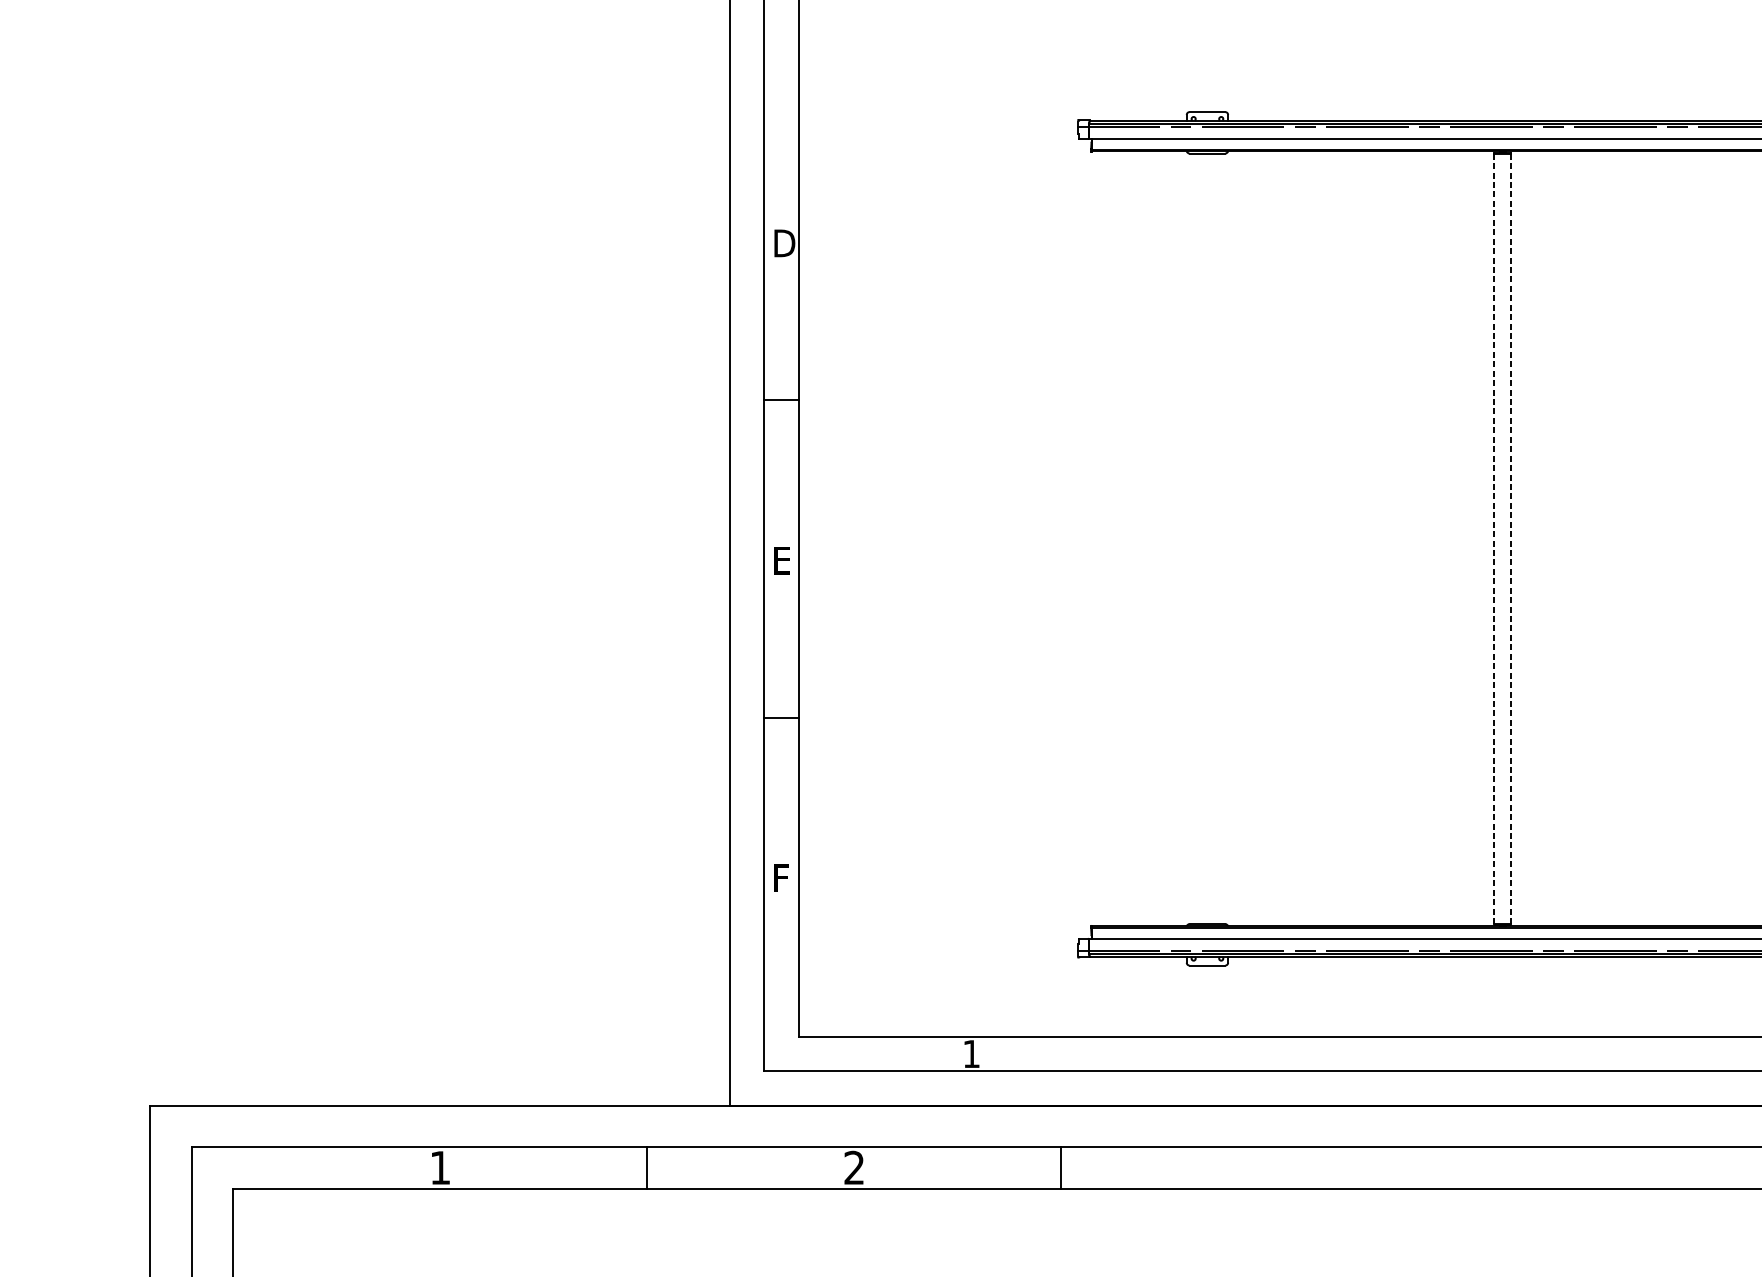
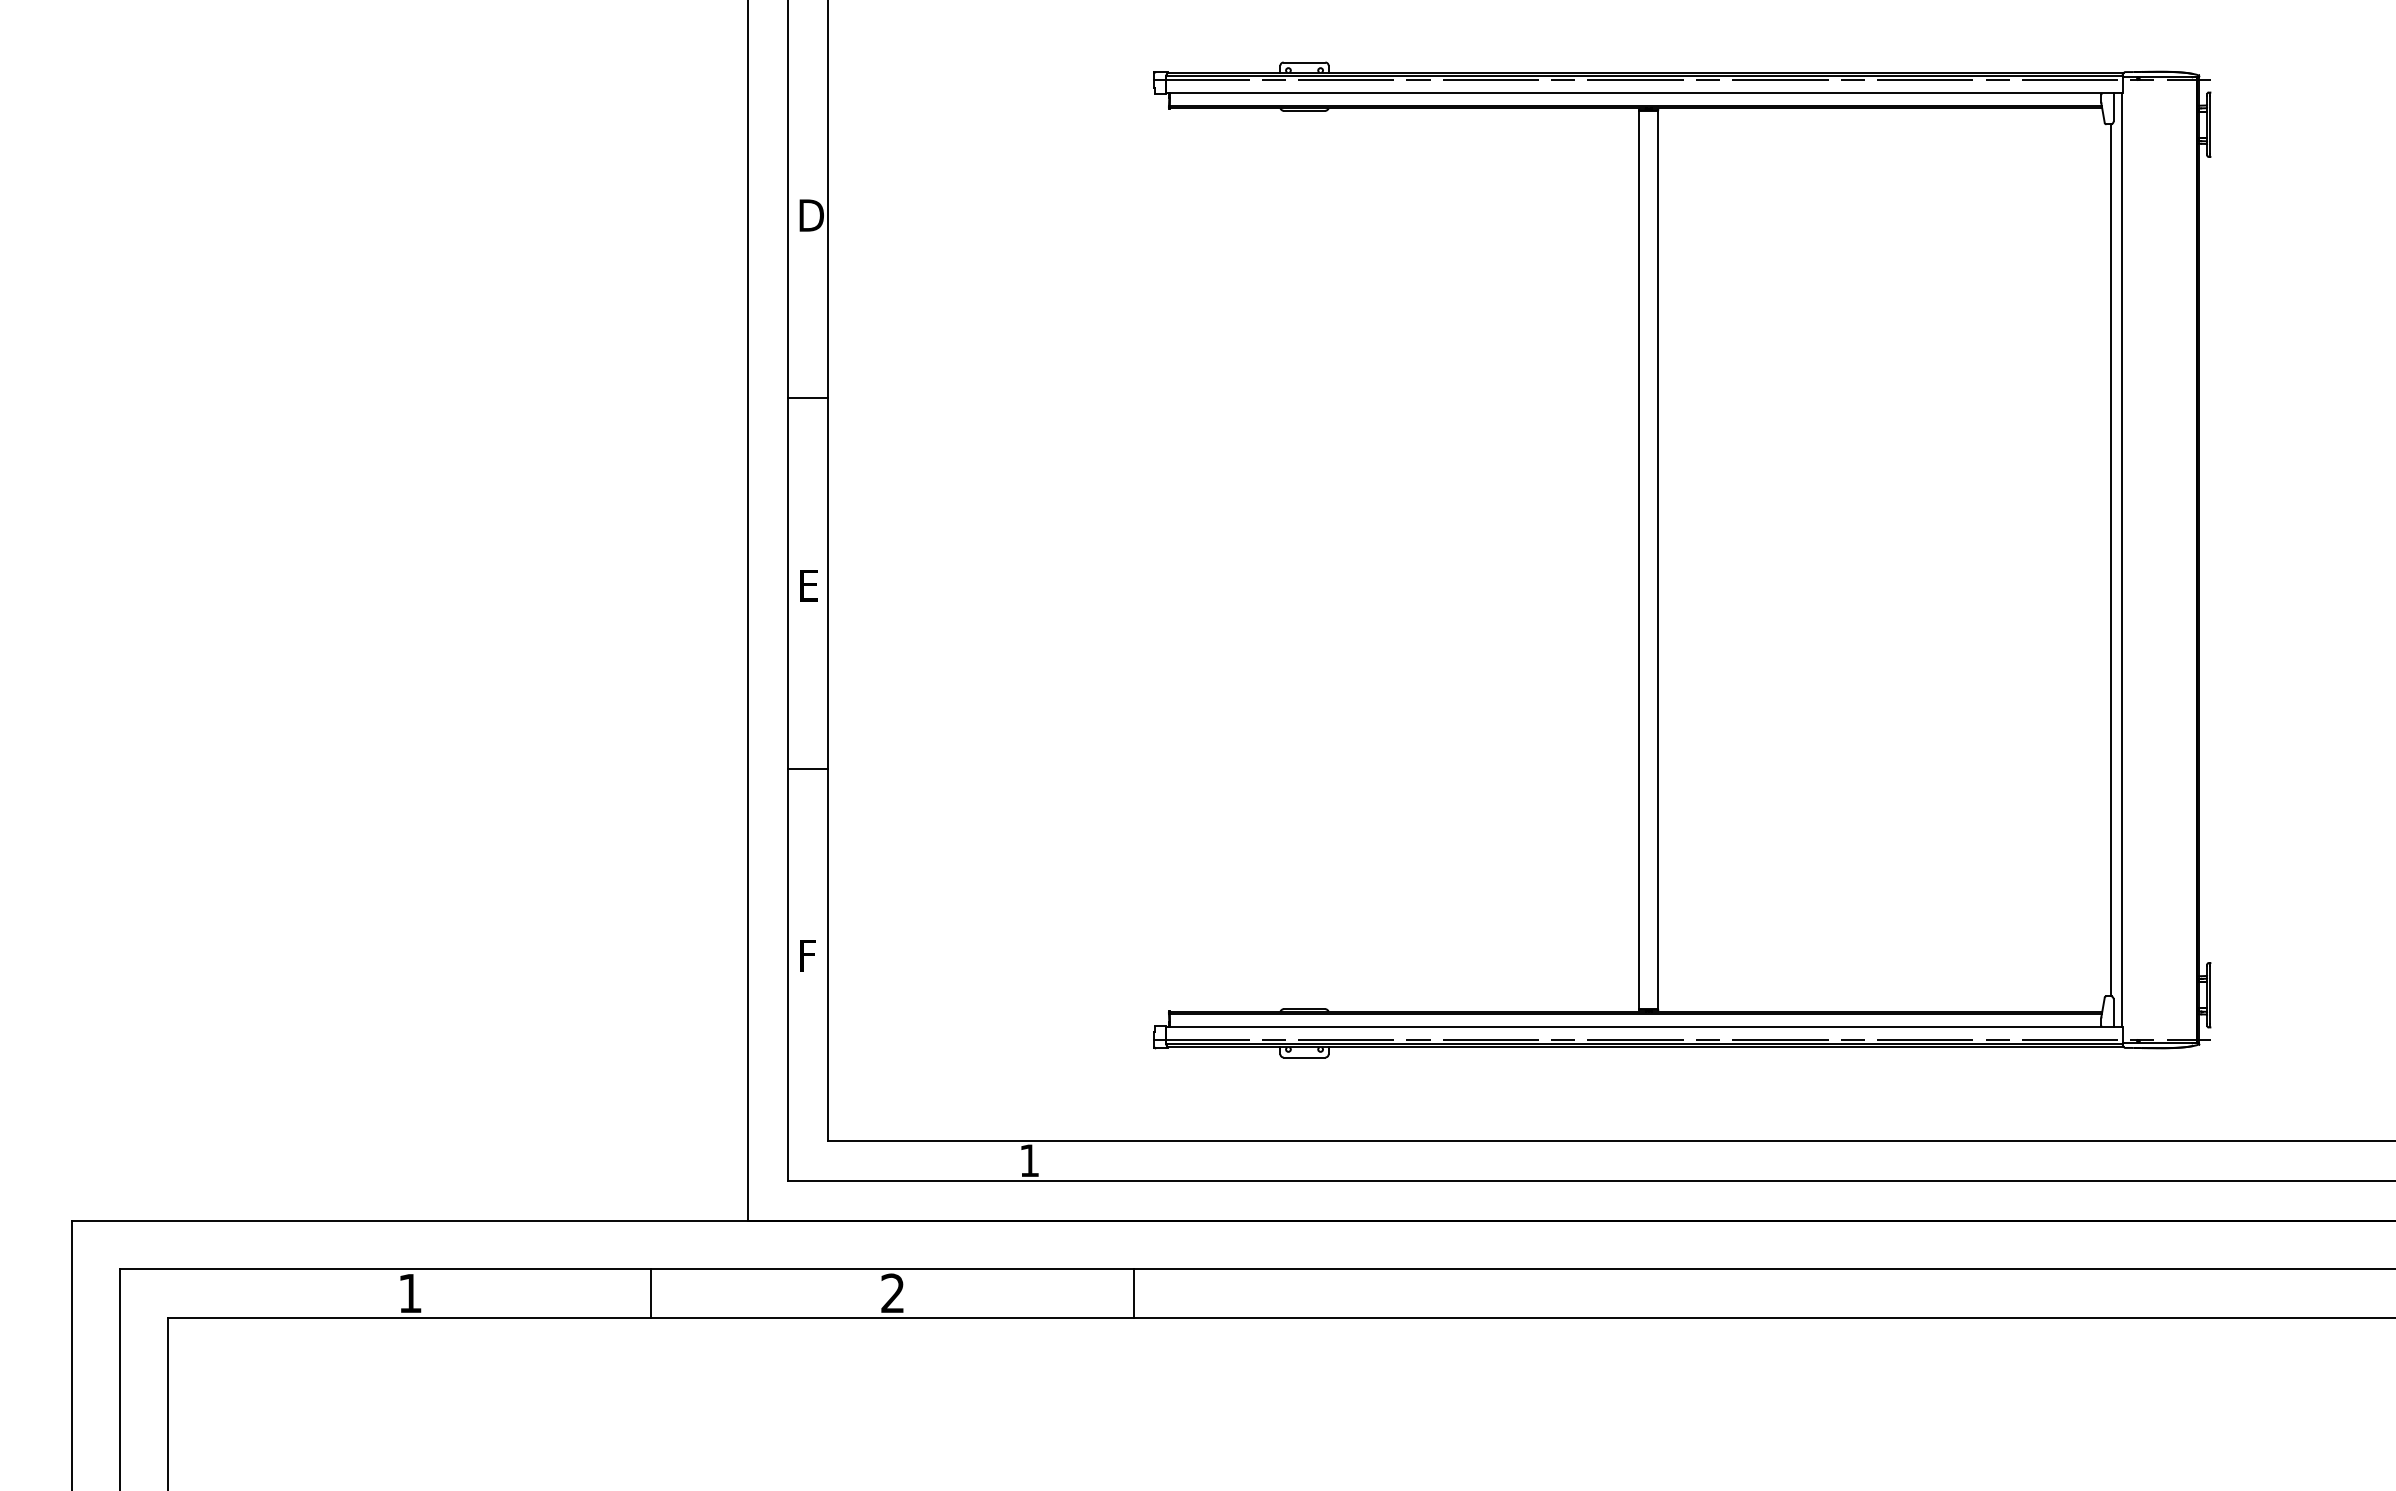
line: (1494, 539) -> (1639, 560), dashed -> solid
line: (1511, 539) -> (1658, 560), dashed -> solid

